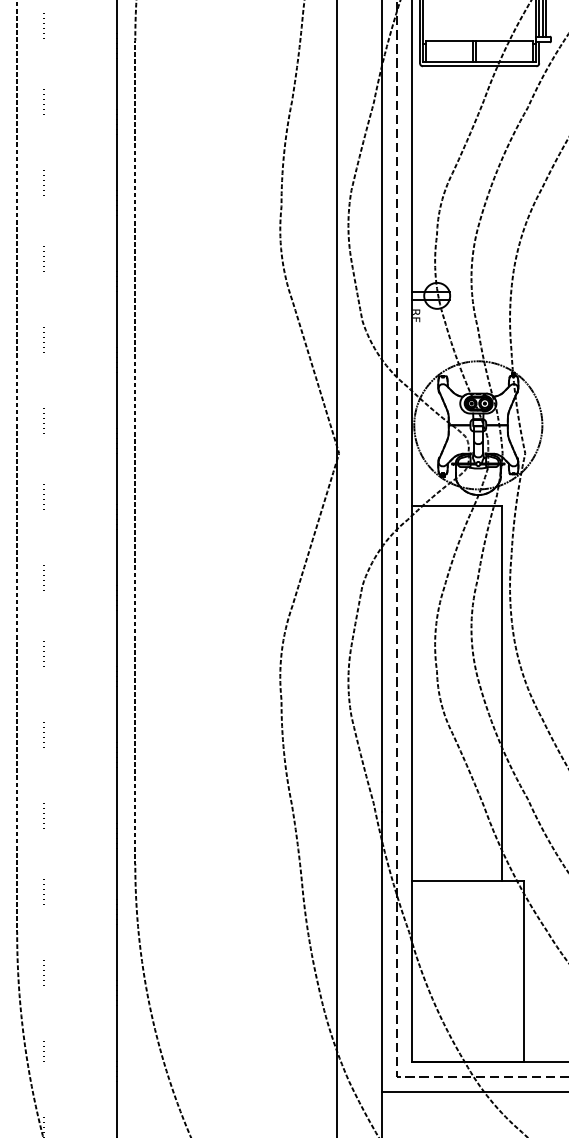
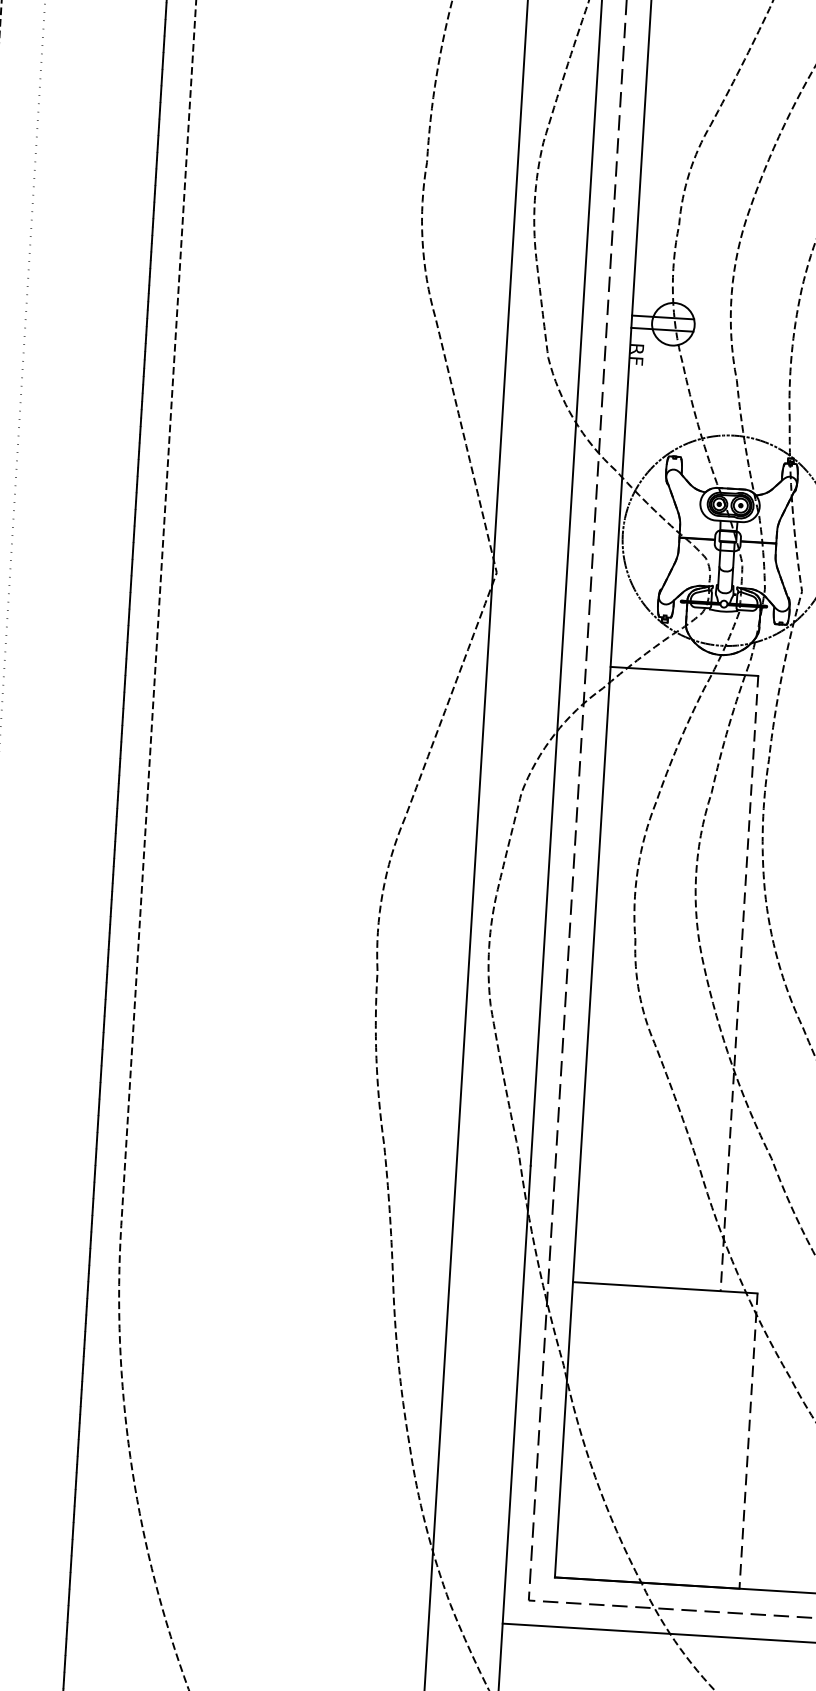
line: (501, 693) -> (738, 982), solid -> dashed
line: (524, 972) -> (748, 1442), solid -> dashed

